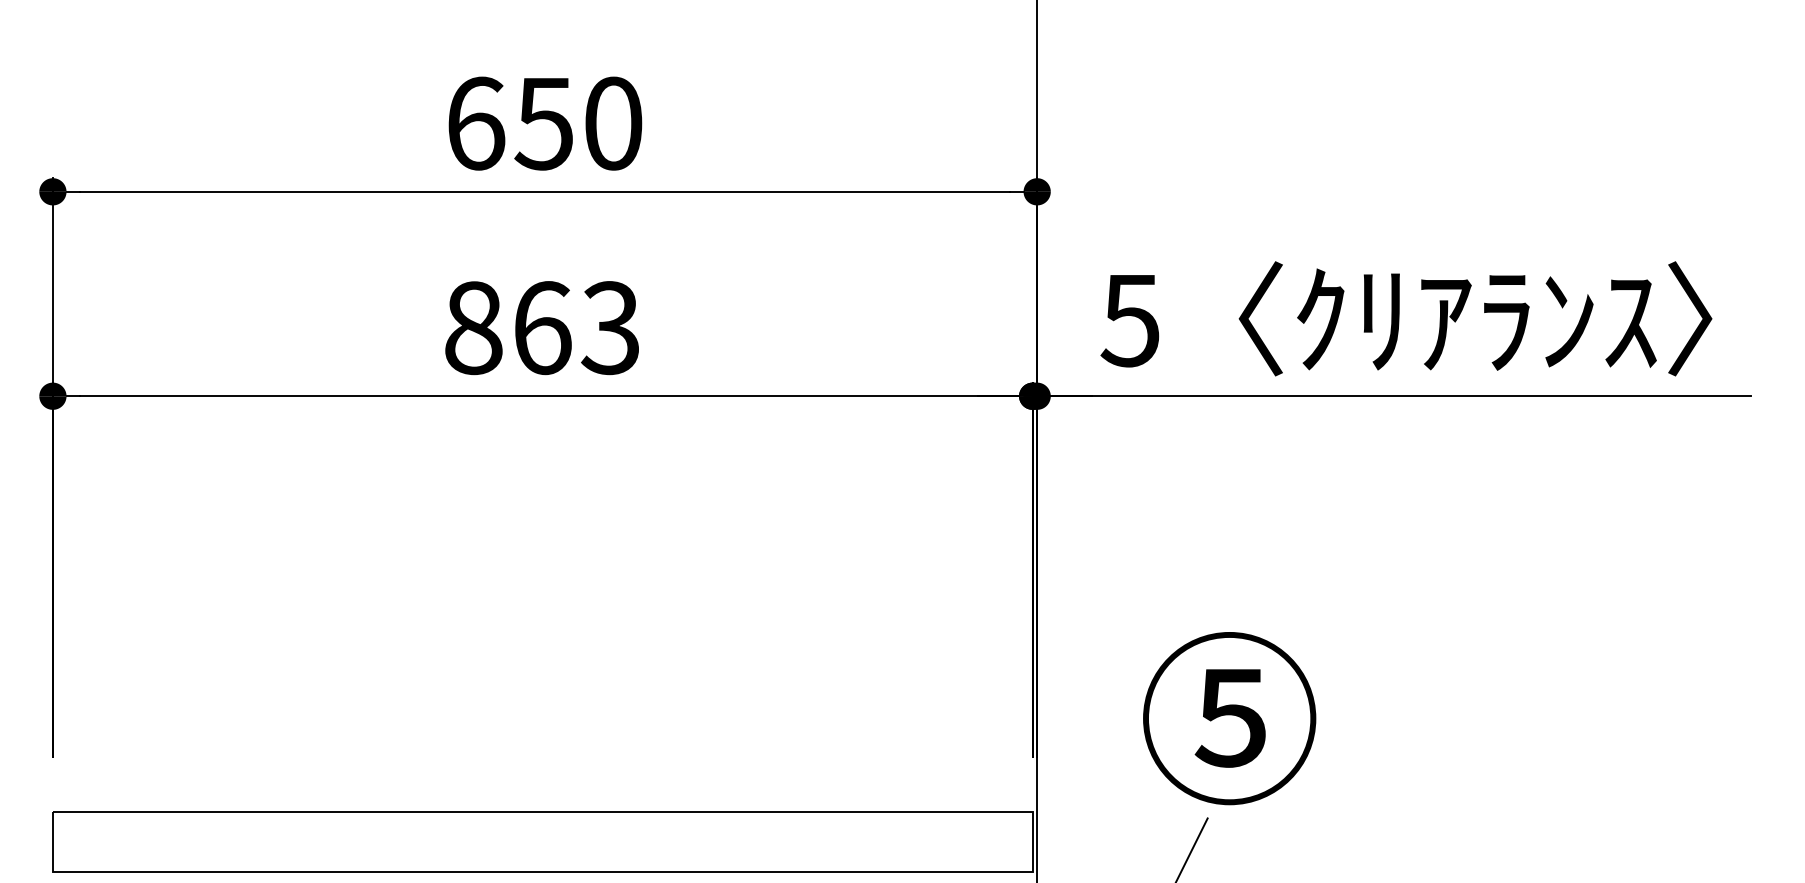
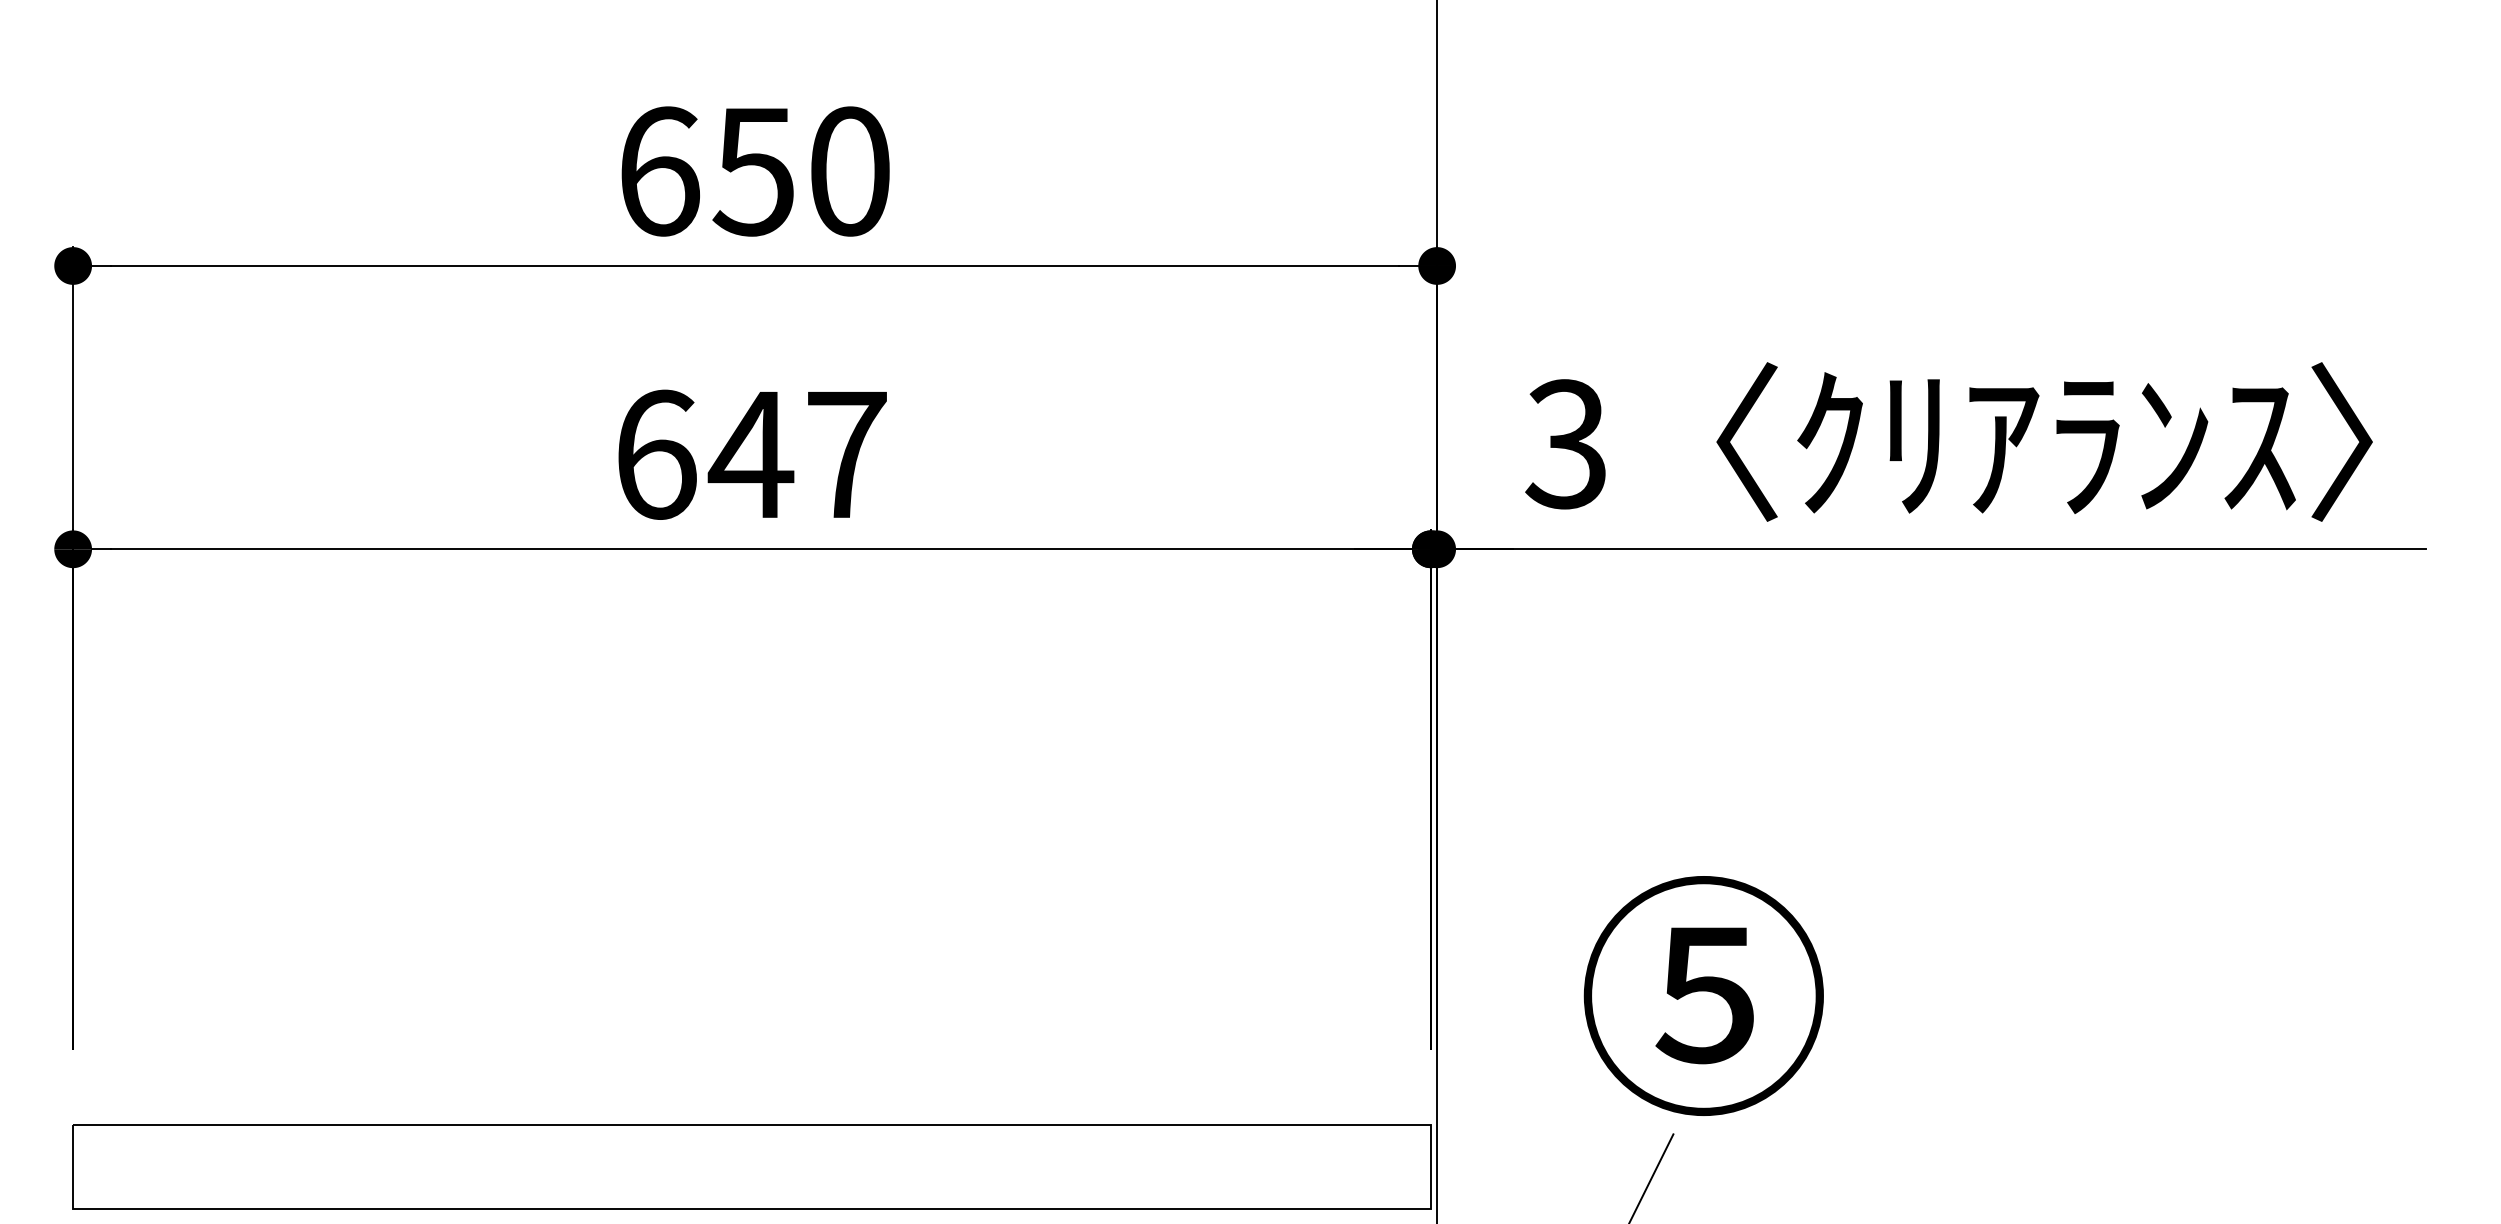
text: (1129, 320) -> (1565, 444), 5 -> 3
text: (542, 328) -> (751, 455), 863 -> 647

